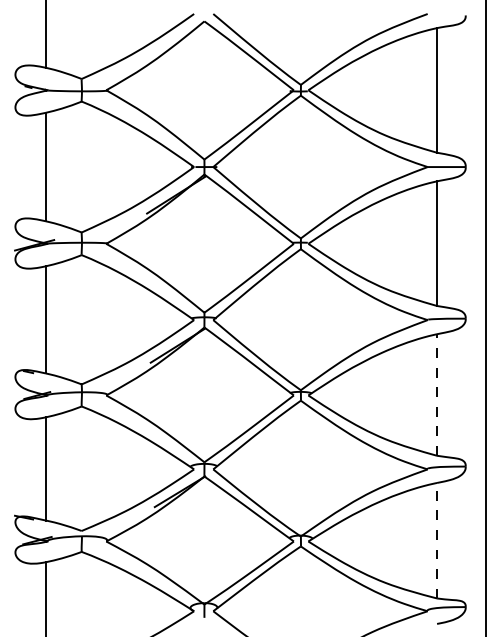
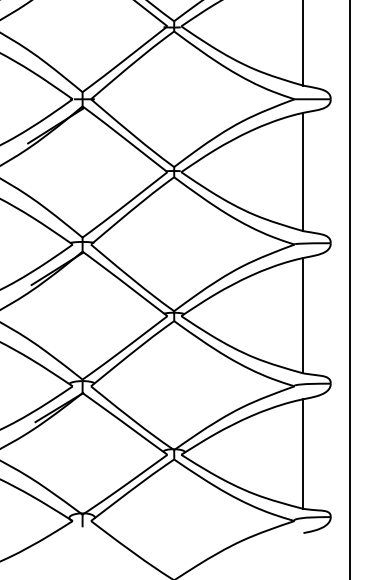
line: (437, 395) -> (303, 316), dashed -> solid
line: (437, 540) -> (303, 453), dashed -> solid

